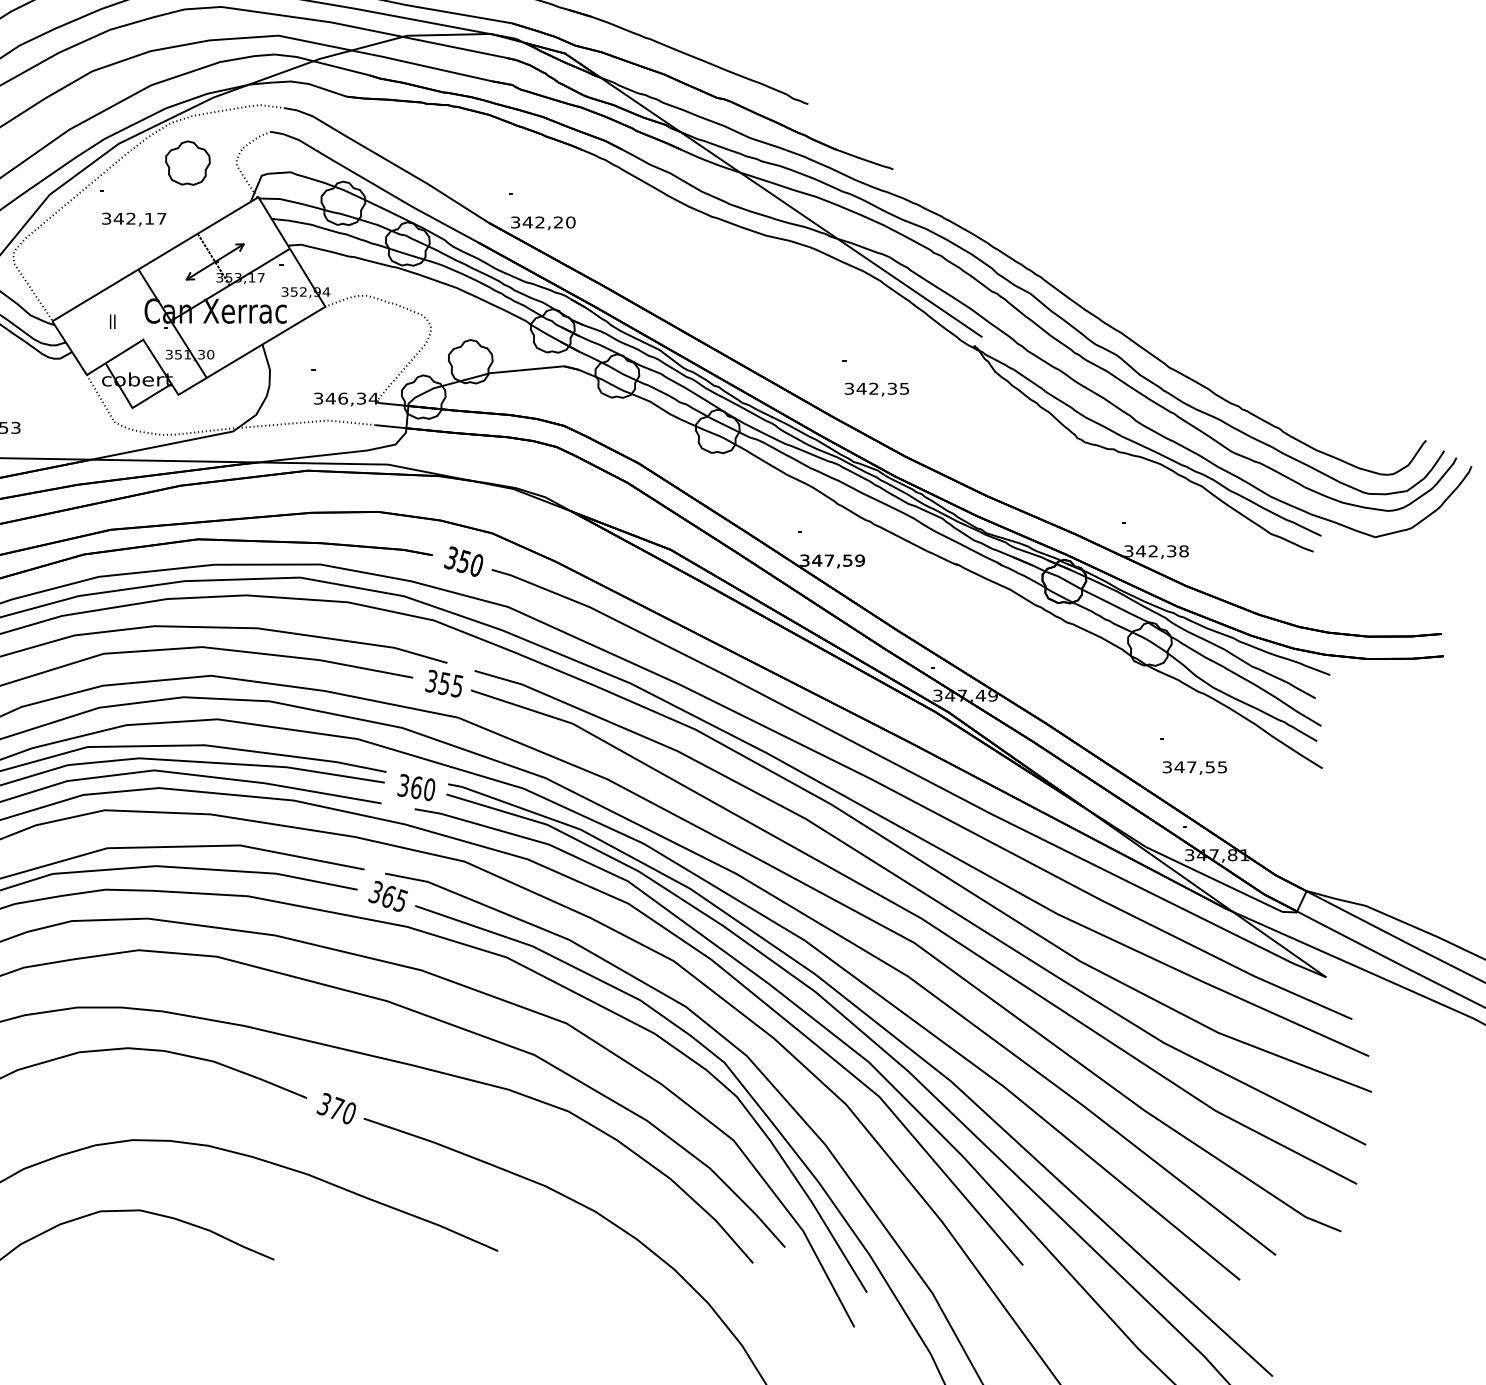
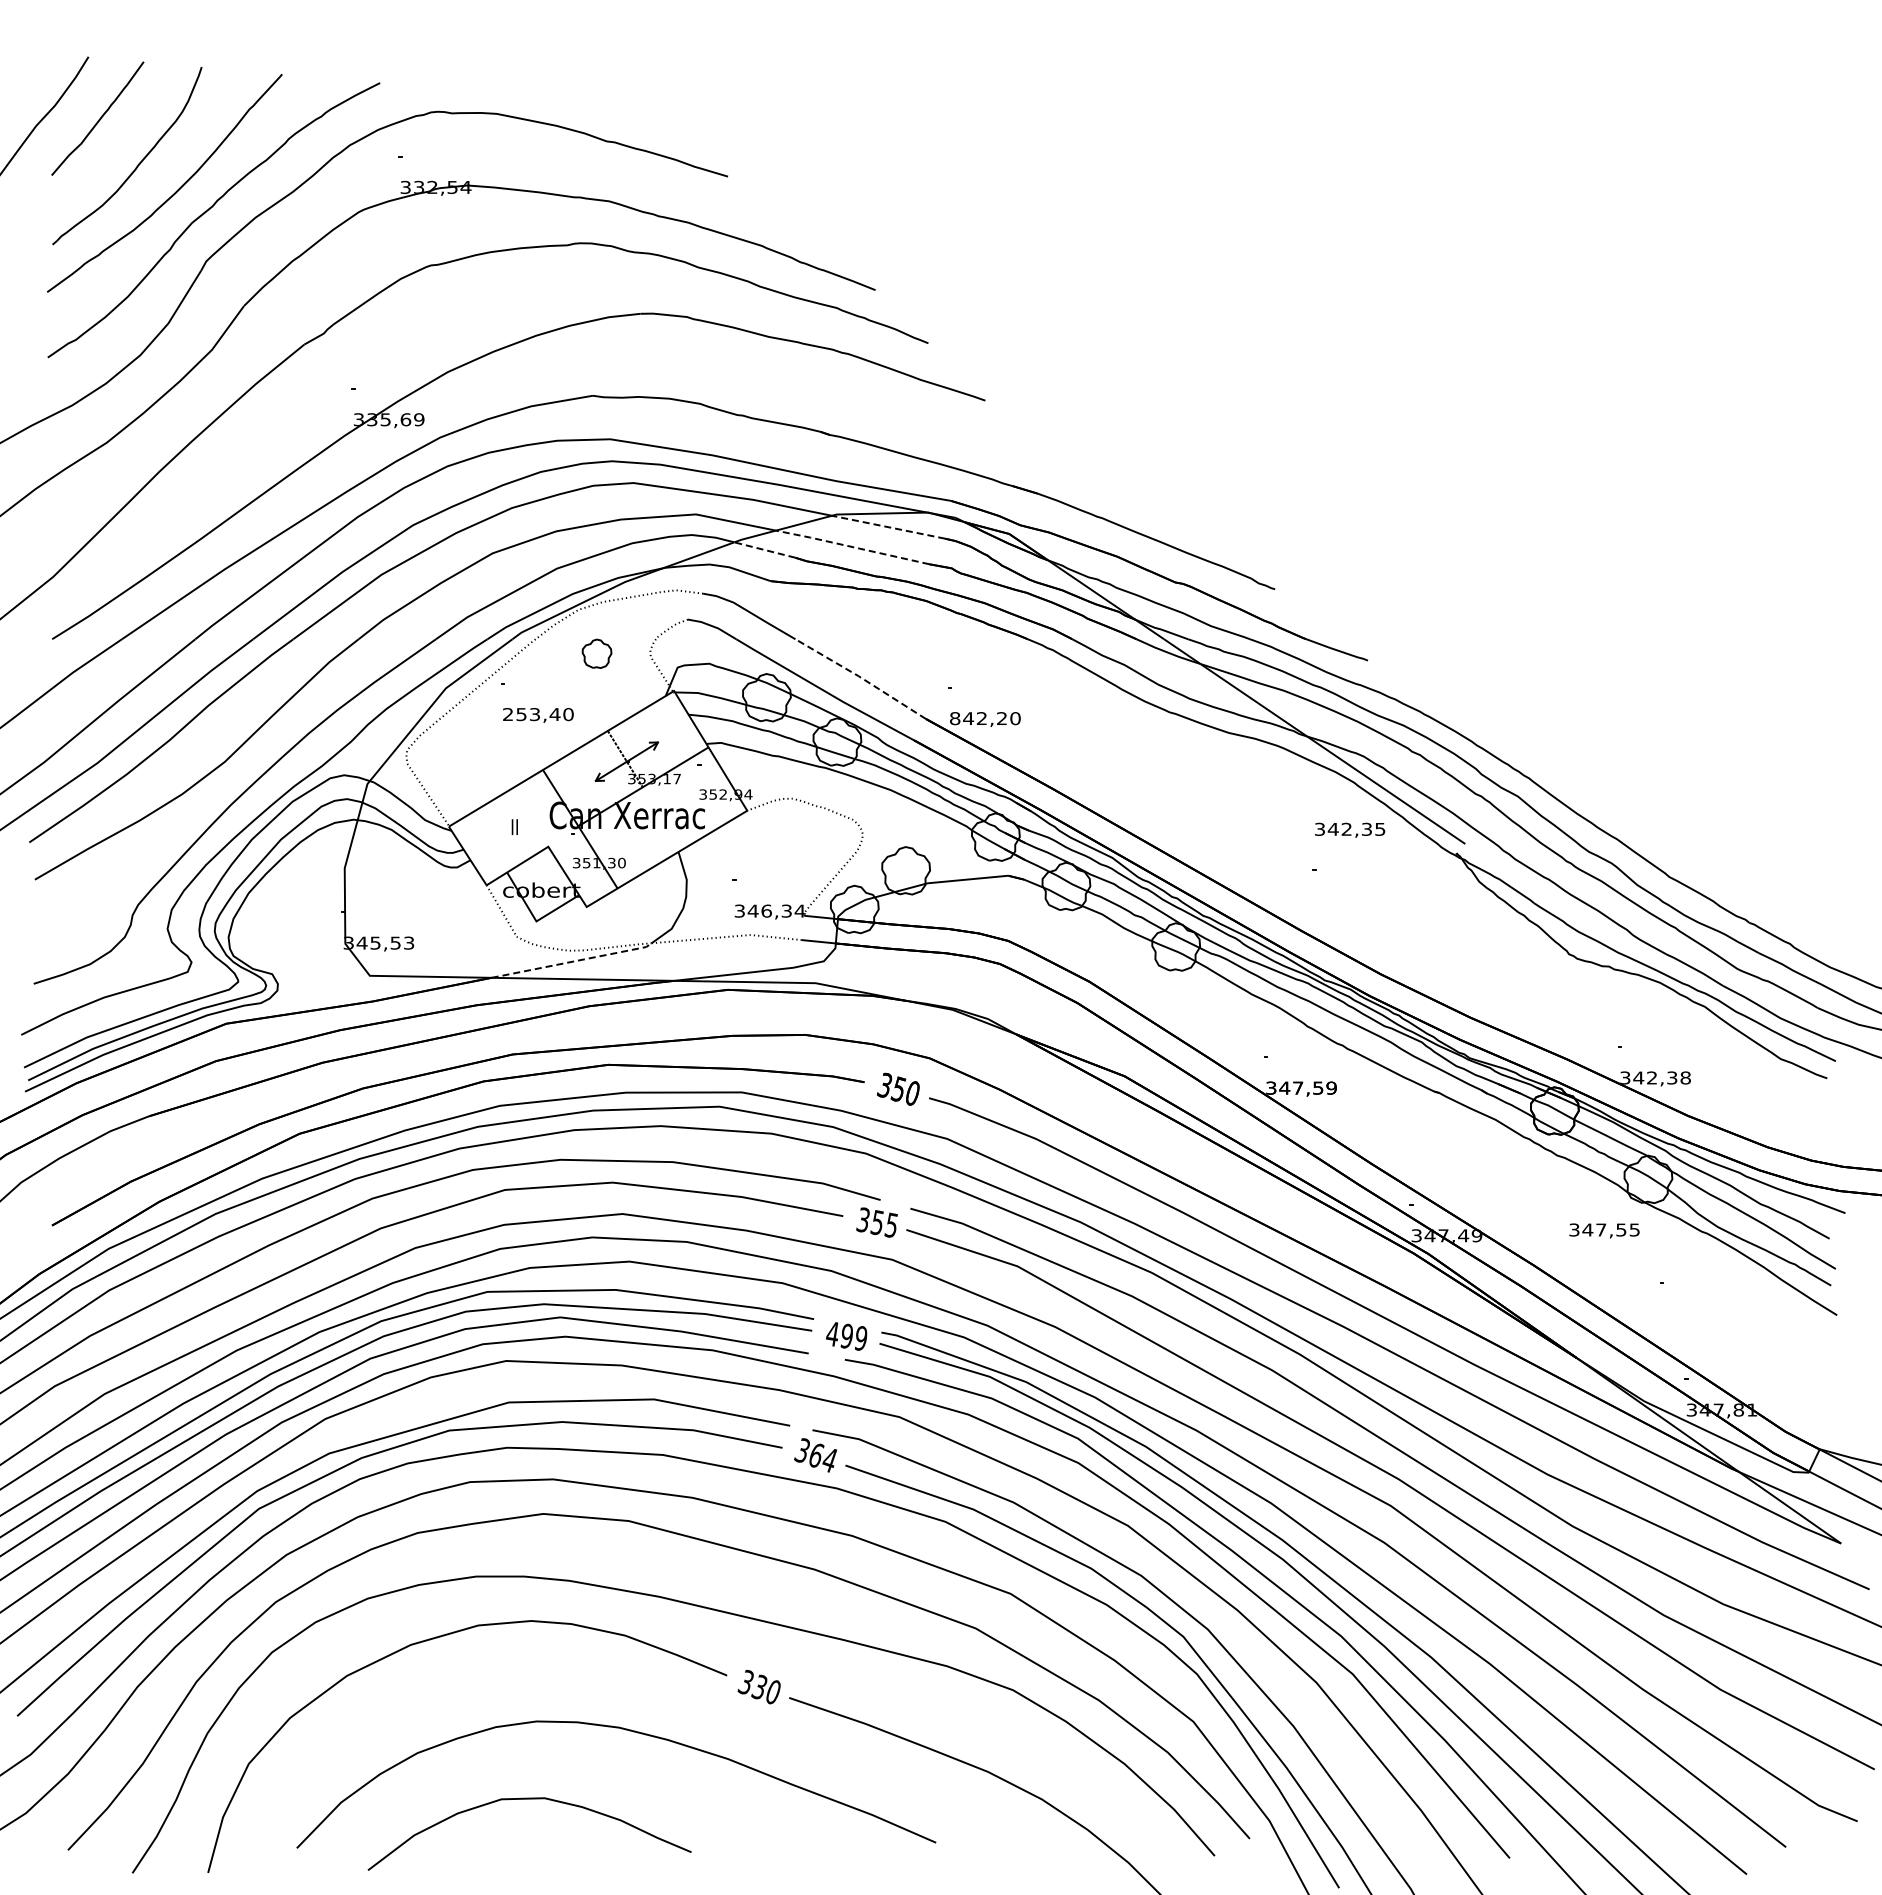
line: (454, 47) -> (888, 527), solid -> dashed
line: (420, 65) -> (851, 546), solid -> dashed
line: (341, 67) -> (764, 549), solid -> dashed
part: (187, 162) -> (596, 653), size x0.6
line: (428, 184) -> (860, 677), solid -> dashed
text: (134, 218) -> (538, 714), 342,17 -> 253,40
text: (515, 222) -> (955, 718), 342,20 -> 842,20
text: (877, 388) -> (1350, 829), moved
line: (165, 444) -> (572, 961), solid -> dashed
text: (1194, 767) -> (1604, 1230), moved
text: (416, 786) -> (846, 1335), 360 -> 499
text: (400, 900) -> (829, 1459), 365 -> 364
text: (336, 1108) -> (759, 1686), 370 -> 330

